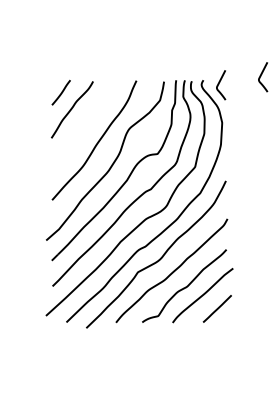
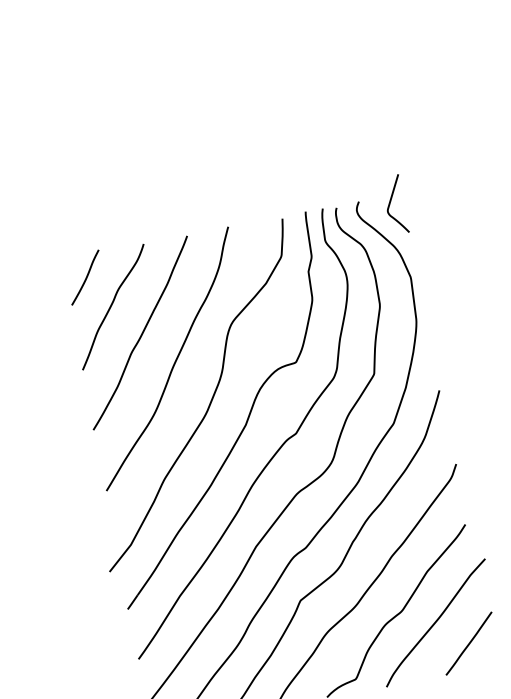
curve: (261, 76) -> (470, 173), removed
curve: (83, 125) -> (140, 333), added

